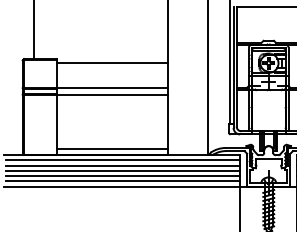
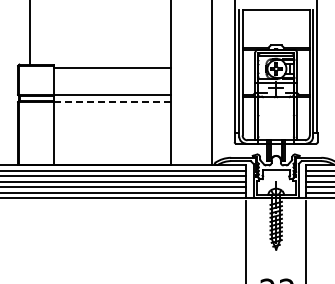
line: (112, 94) -> (112, 101), solid -> dashed
line: (111, 148) -> (111, 158), removed

